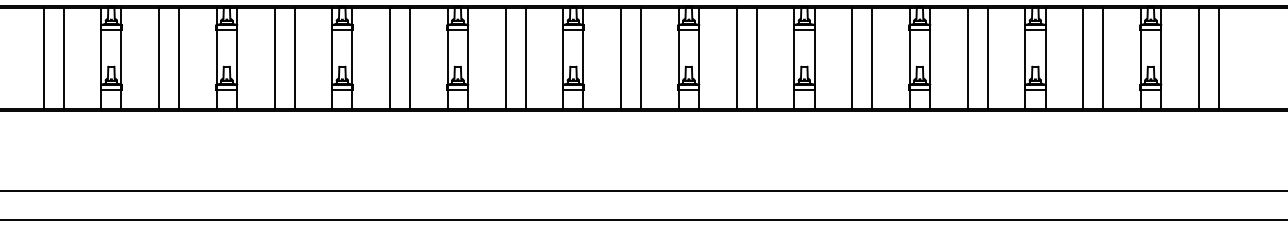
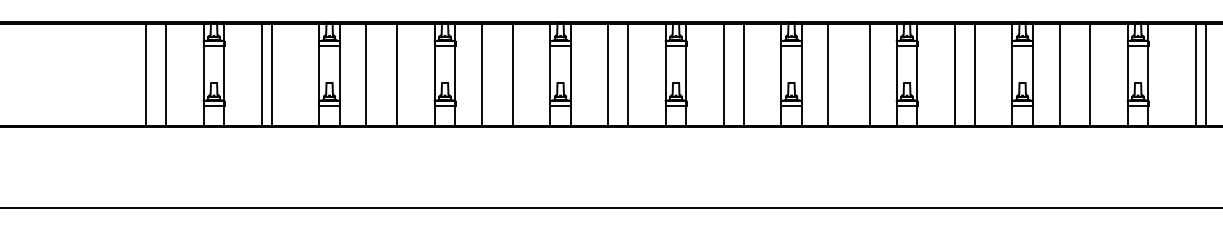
line: (179, 58) -> (272, 74), moved
line: (274, 58) -> (366, 74), moved
line: (390, 58) -> (482, 74), moved
line: (736, 58) -> (828, 74), moved
line: (756, 58) -> (870, 74), moved
line: (967, 58) -> (1060, 74), moved
line: (1083, 58) -> (1196, 74), moved

